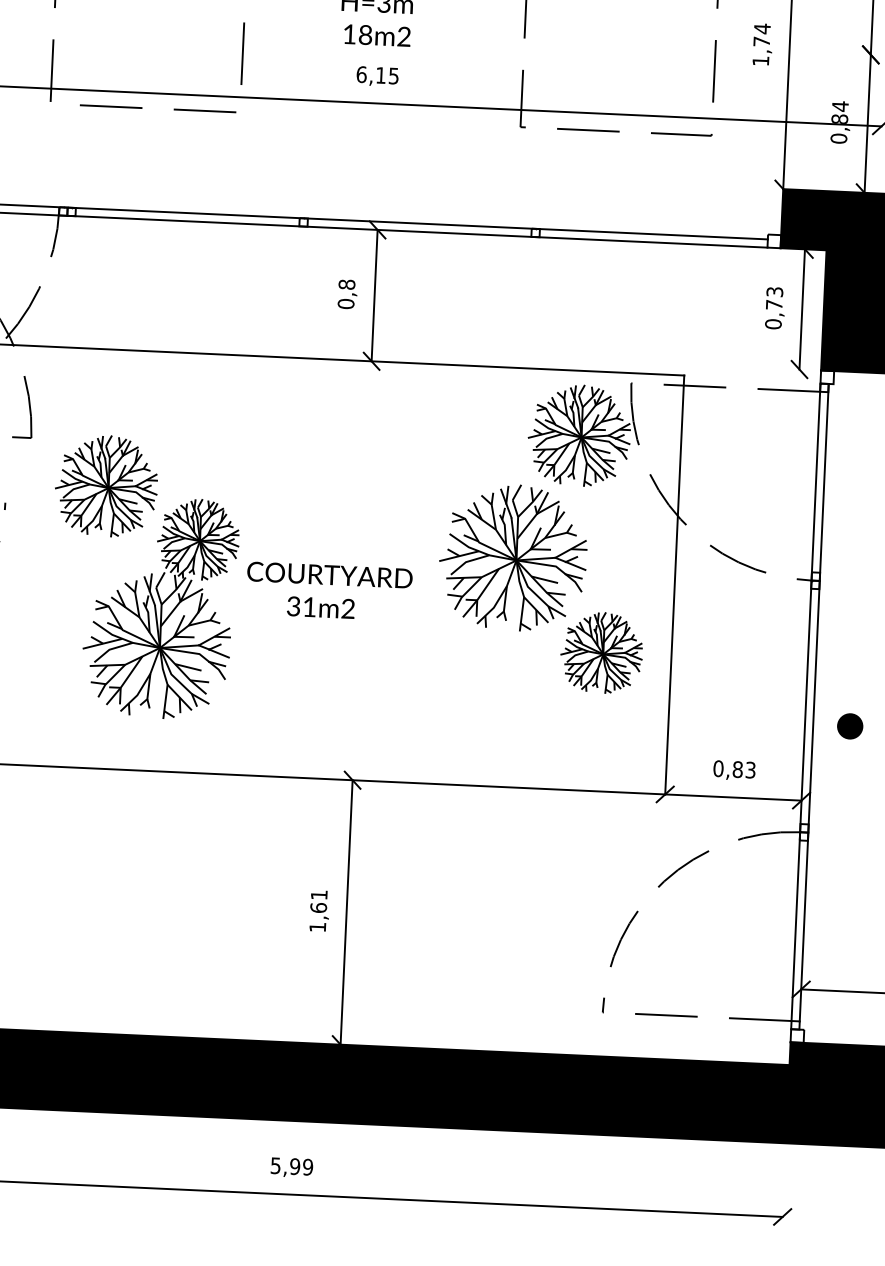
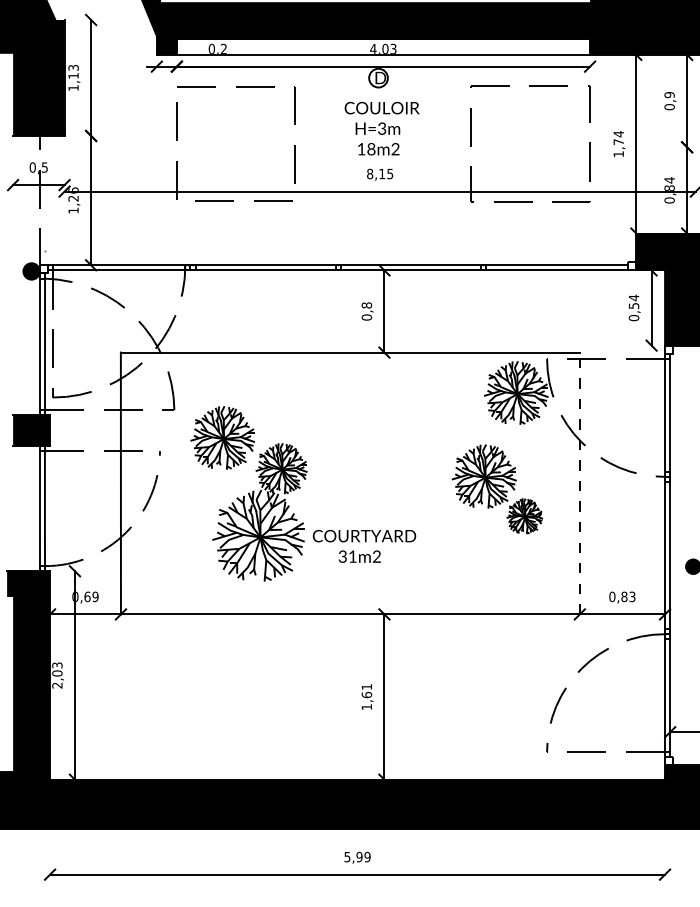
text: (362, 73) -> (370, 173), 6,15 -> 8,15
text: (773, 297) -> (633, 301), 0,73 -> 0,54
line: (674, 584) -> (579, 483), solid -> dashed
part: (542, 588) -> (497, 489), size x0.7
text: (329, 590) -> (364, 545), moved

